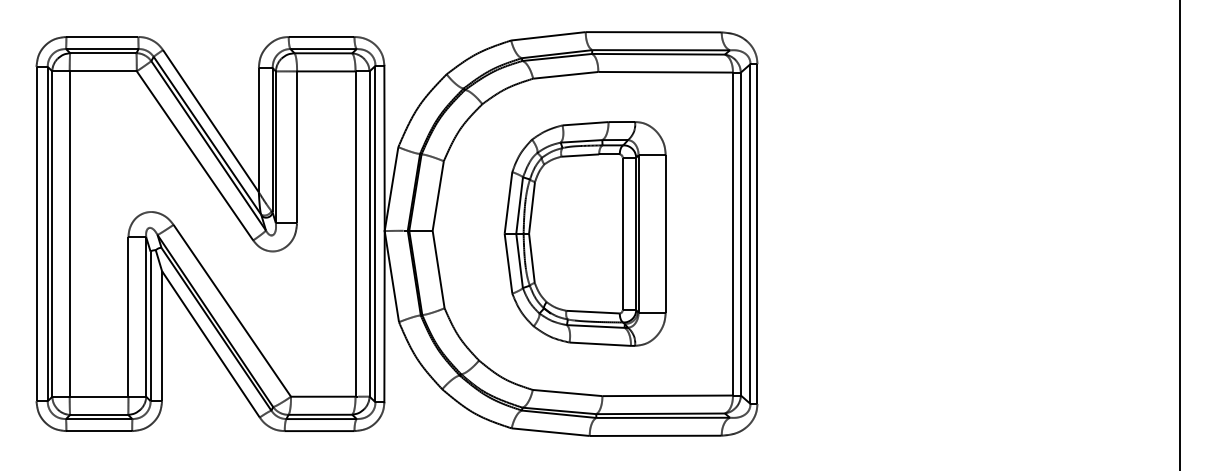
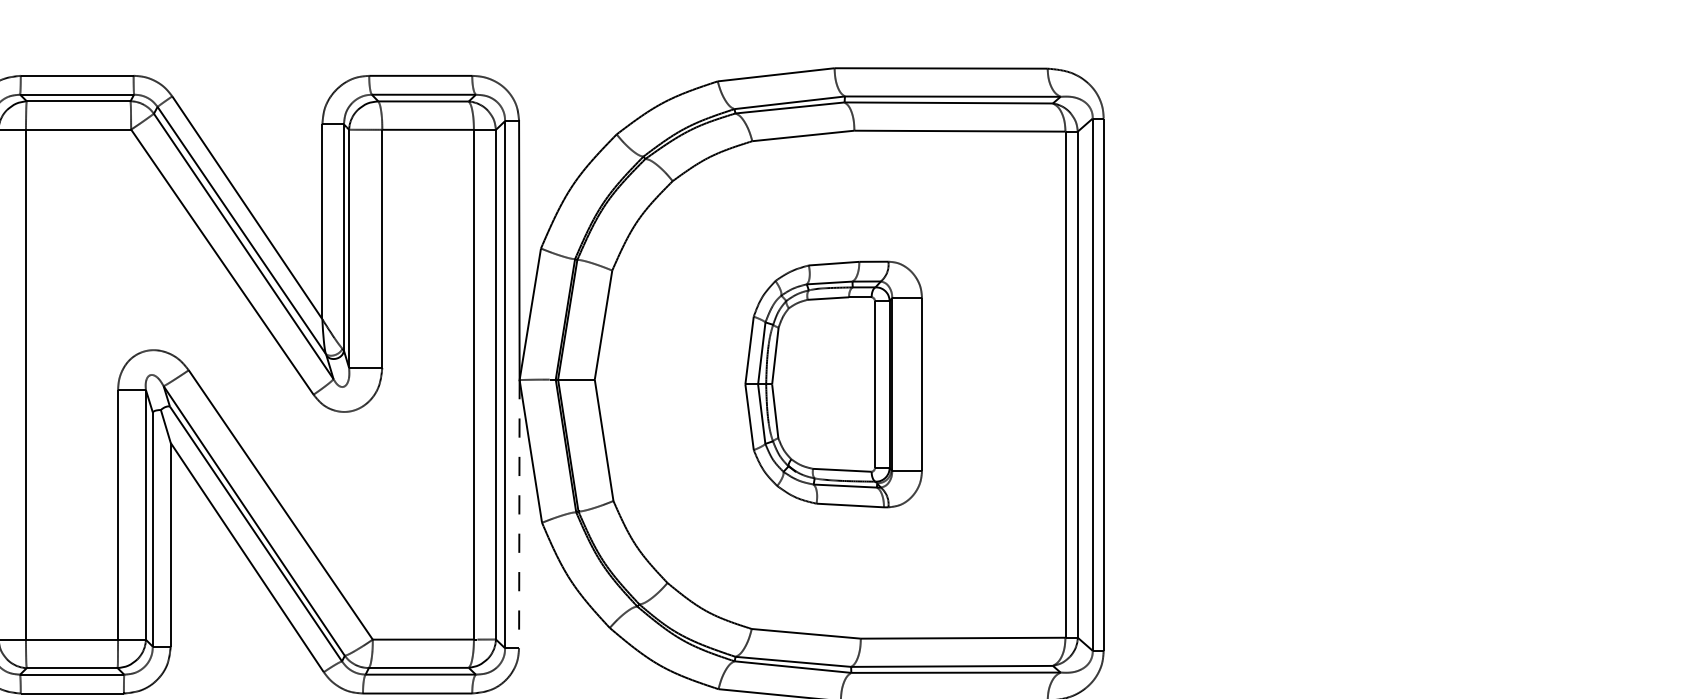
part: (584, 233) -> (832, 383), size x0.7
line: (384, 316) -> (519, 513), solid -> dashed

